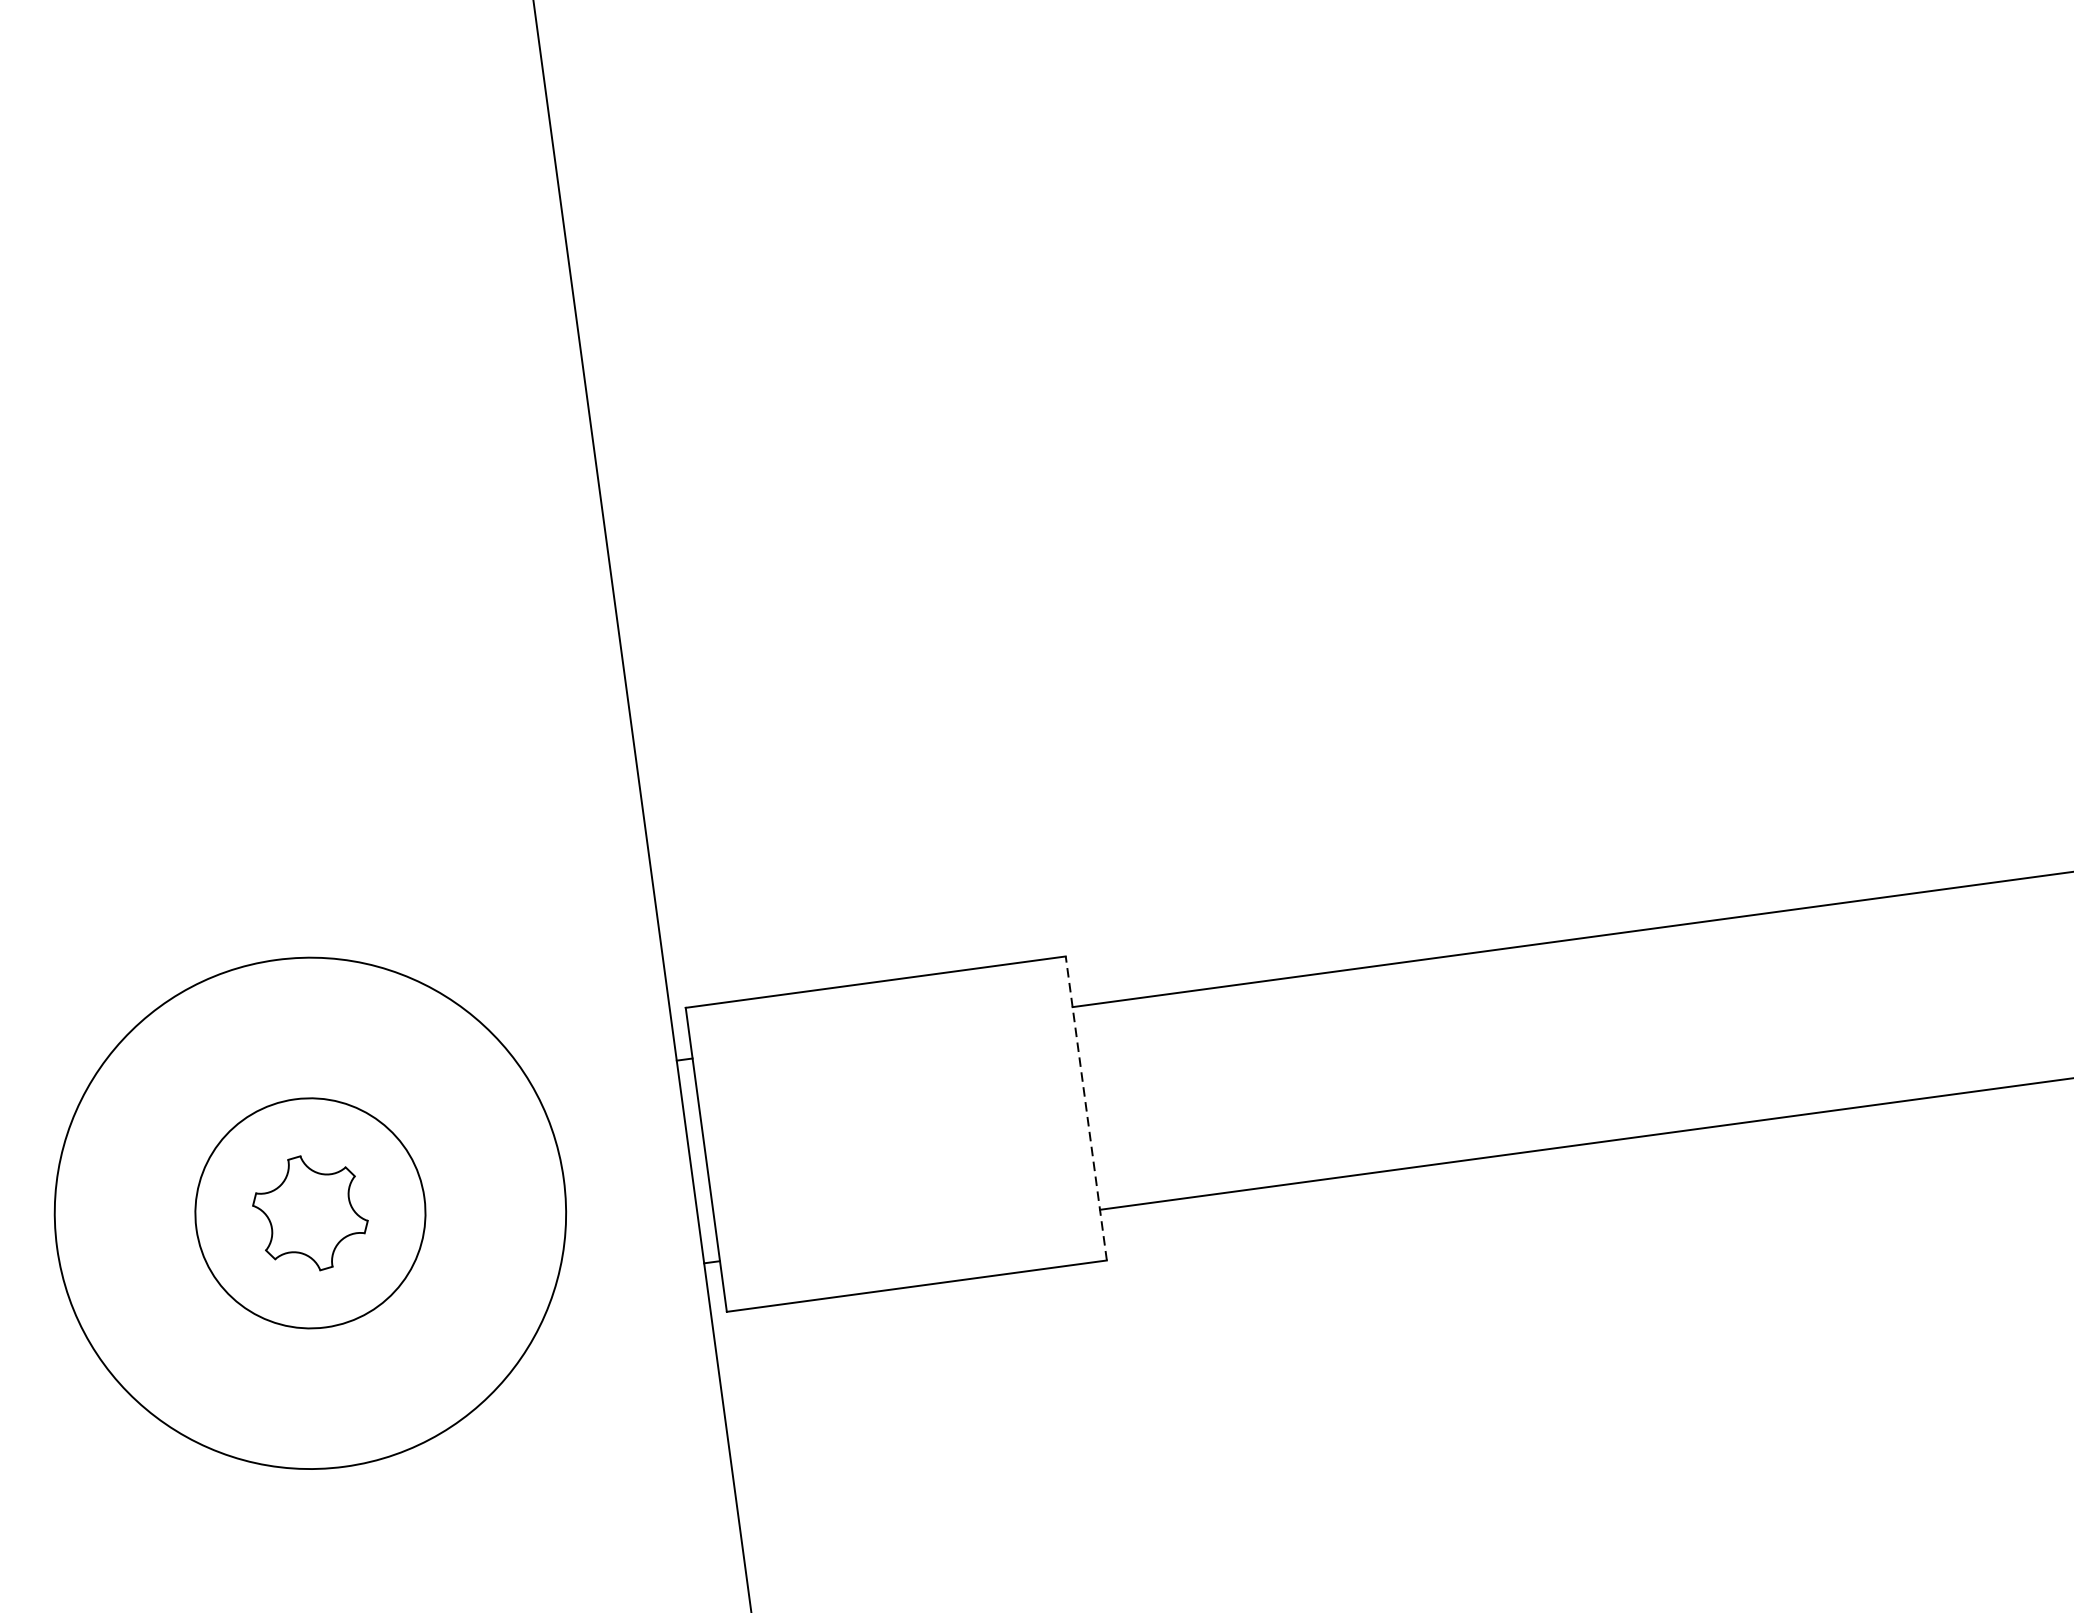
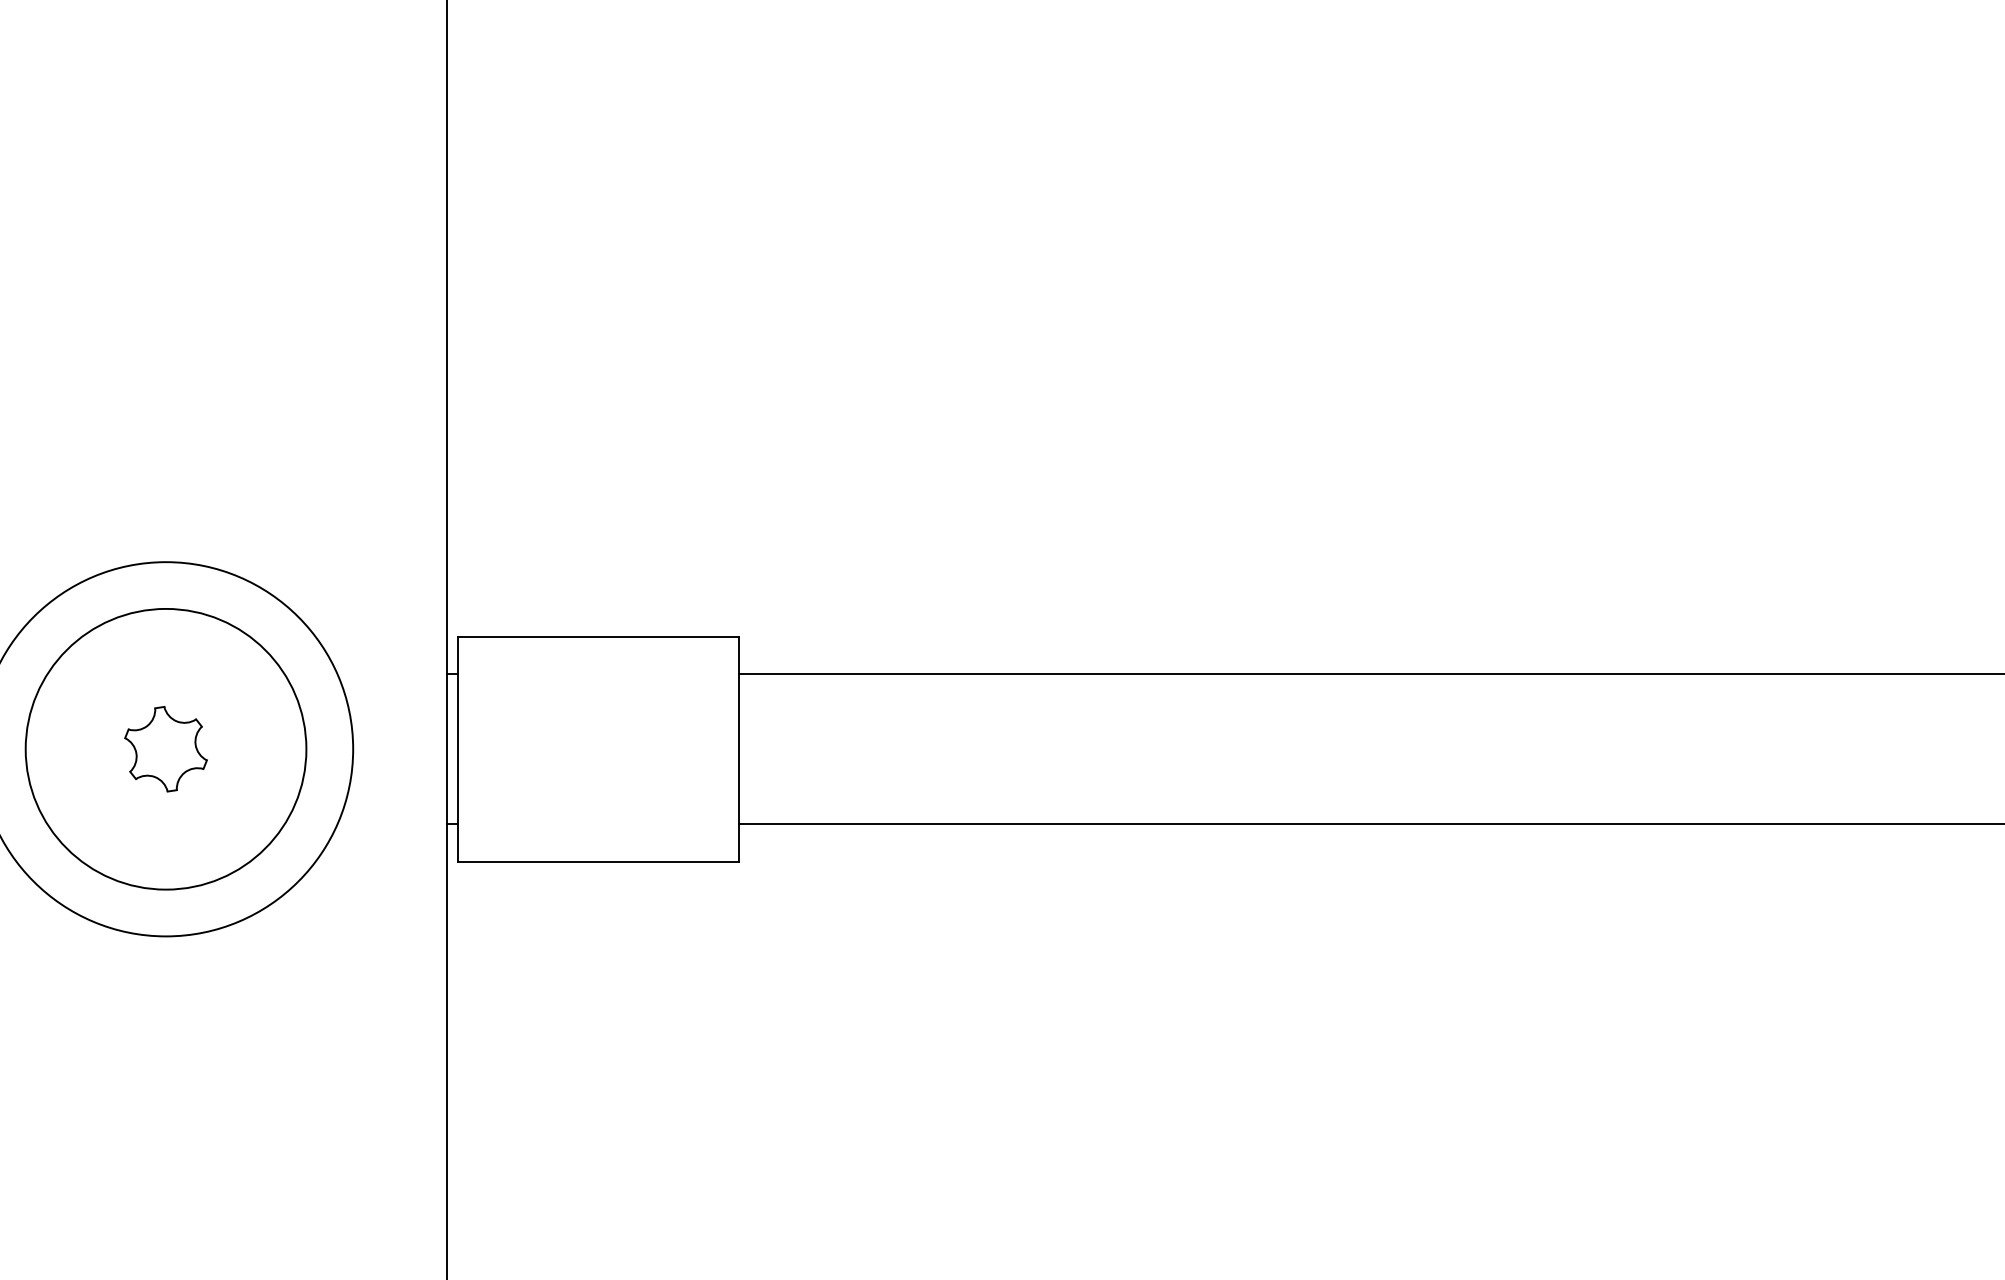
line: (1086, 1107) -> (739, 748), dashed -> solid
circle: (309, 1212) -> (165, 748), size x1.67

